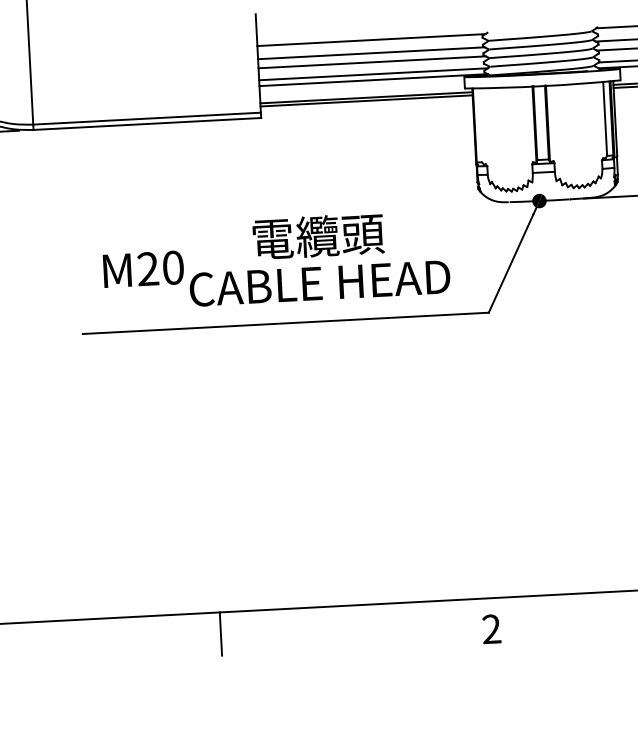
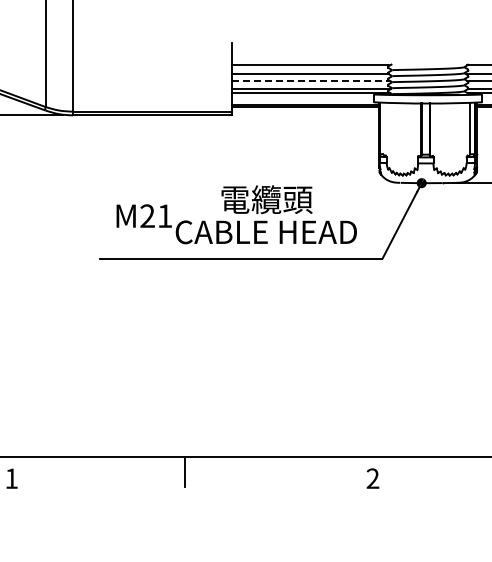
line: (373, 61) -> (311, 80), solid -> dashed
text: (173, 268) -> (165, 216), M20 -> M21

